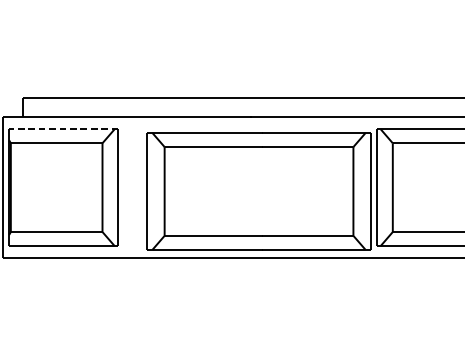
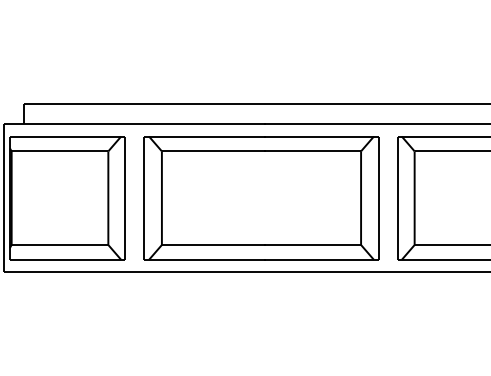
line: (63, 129) -> (67, 136), dashed -> solid
part: (259, 191) -> (261, 198), moved

